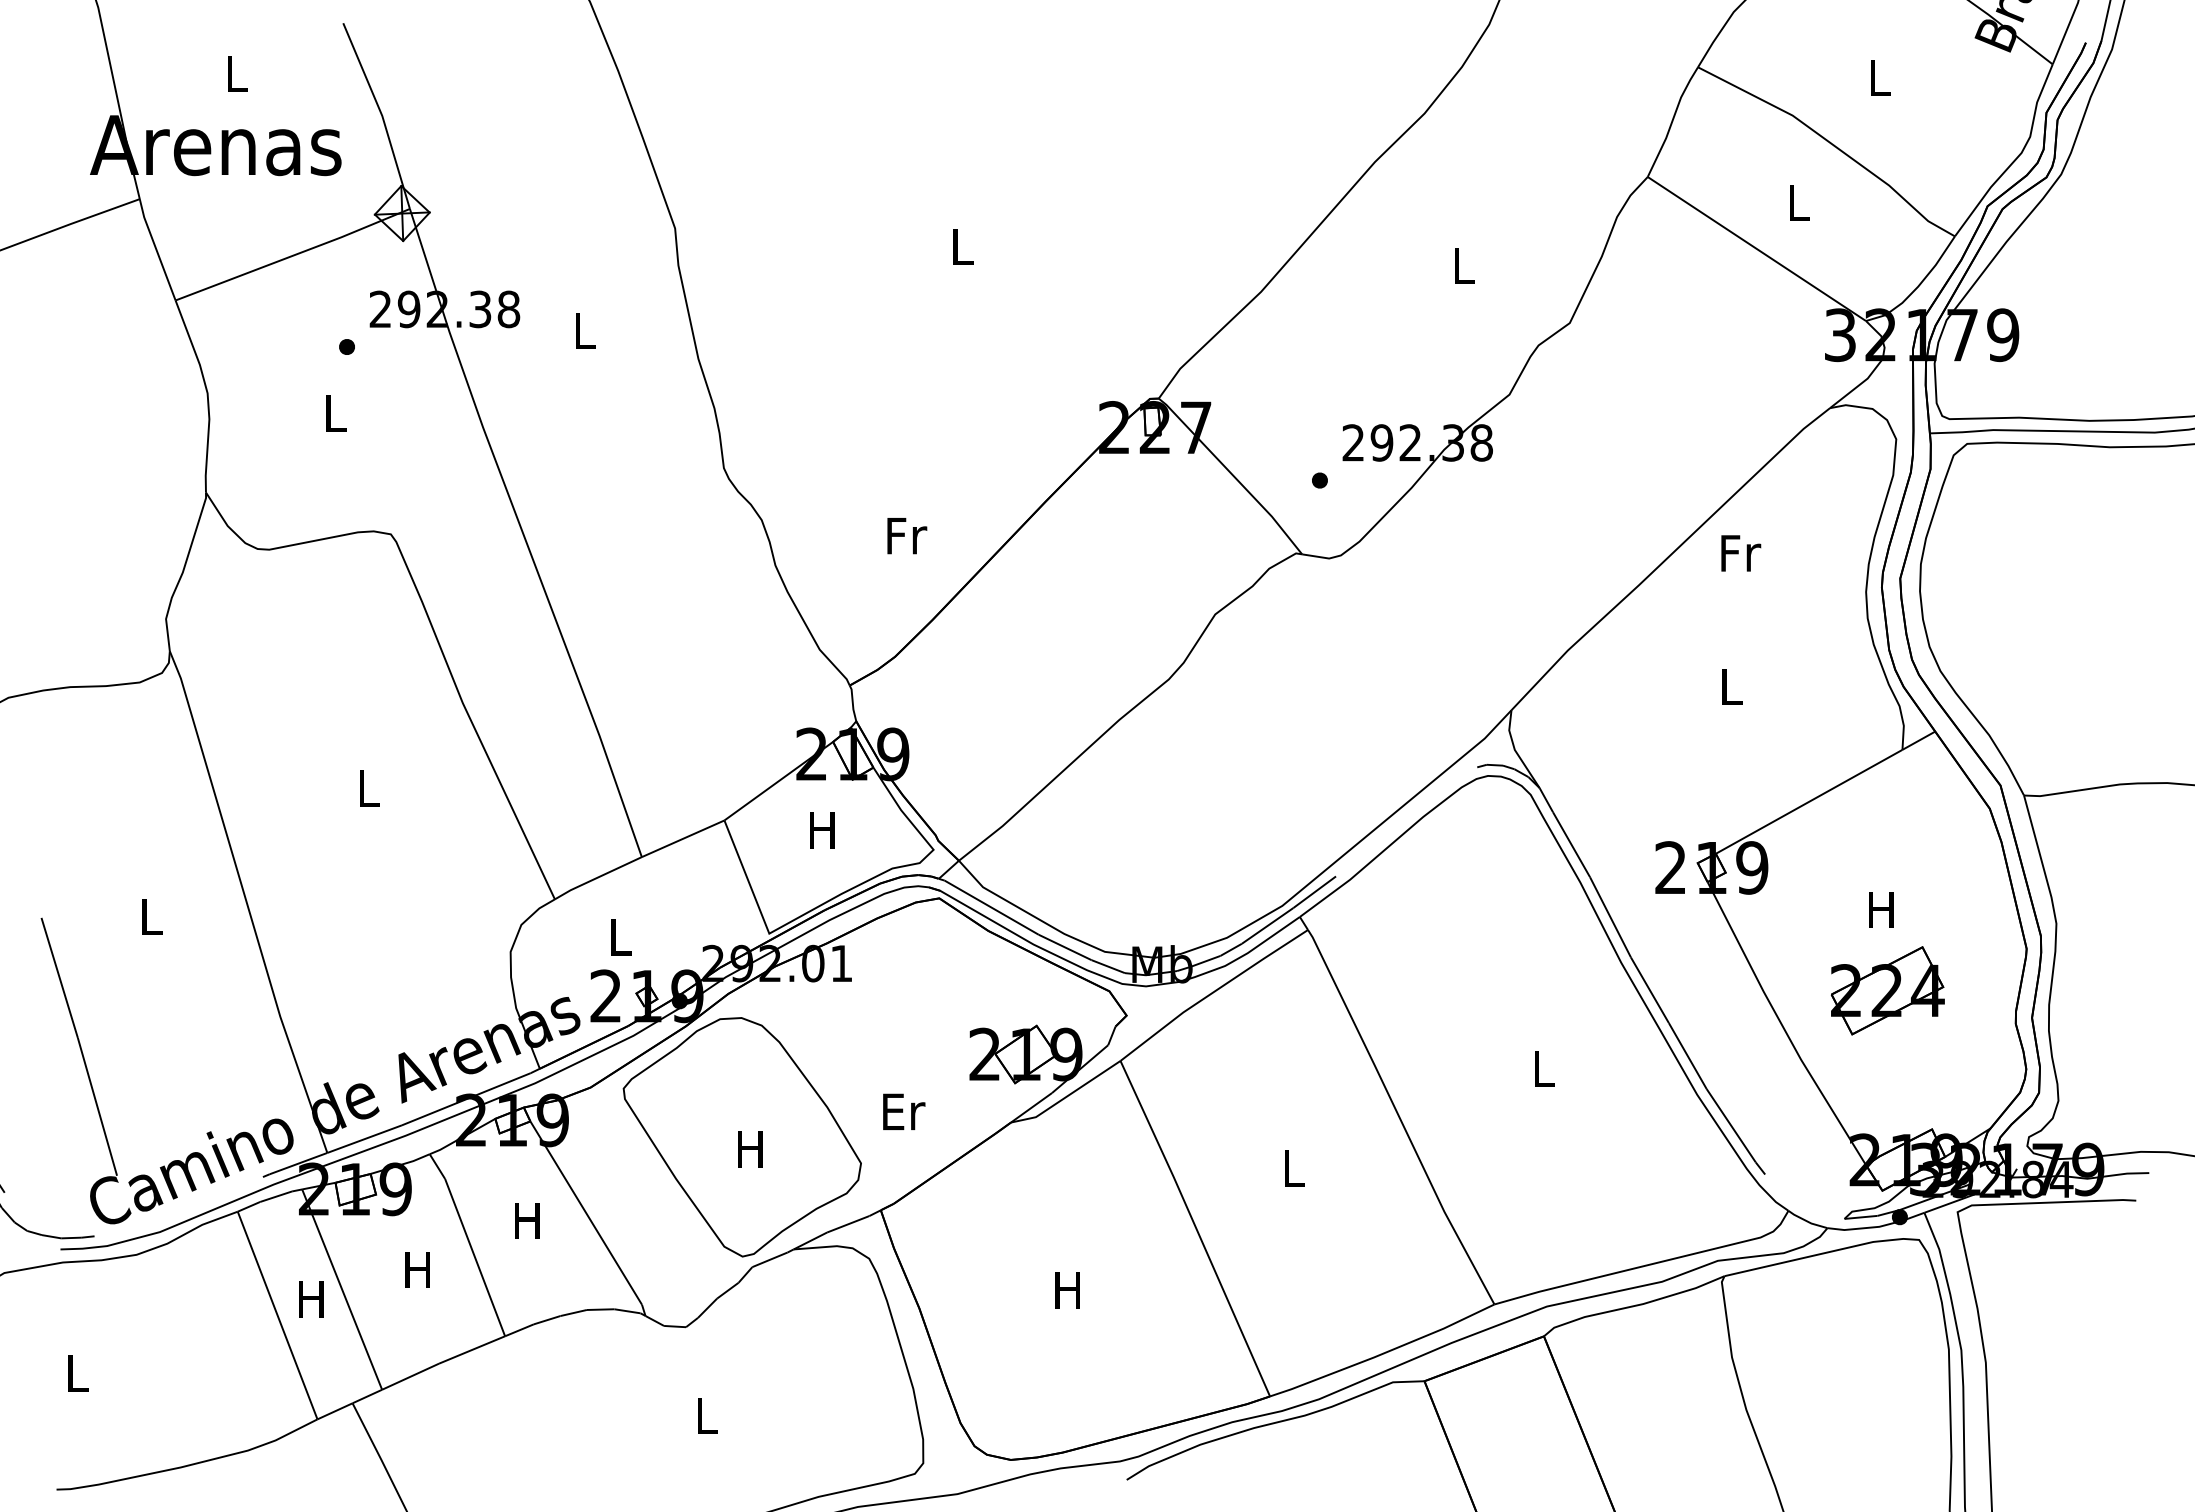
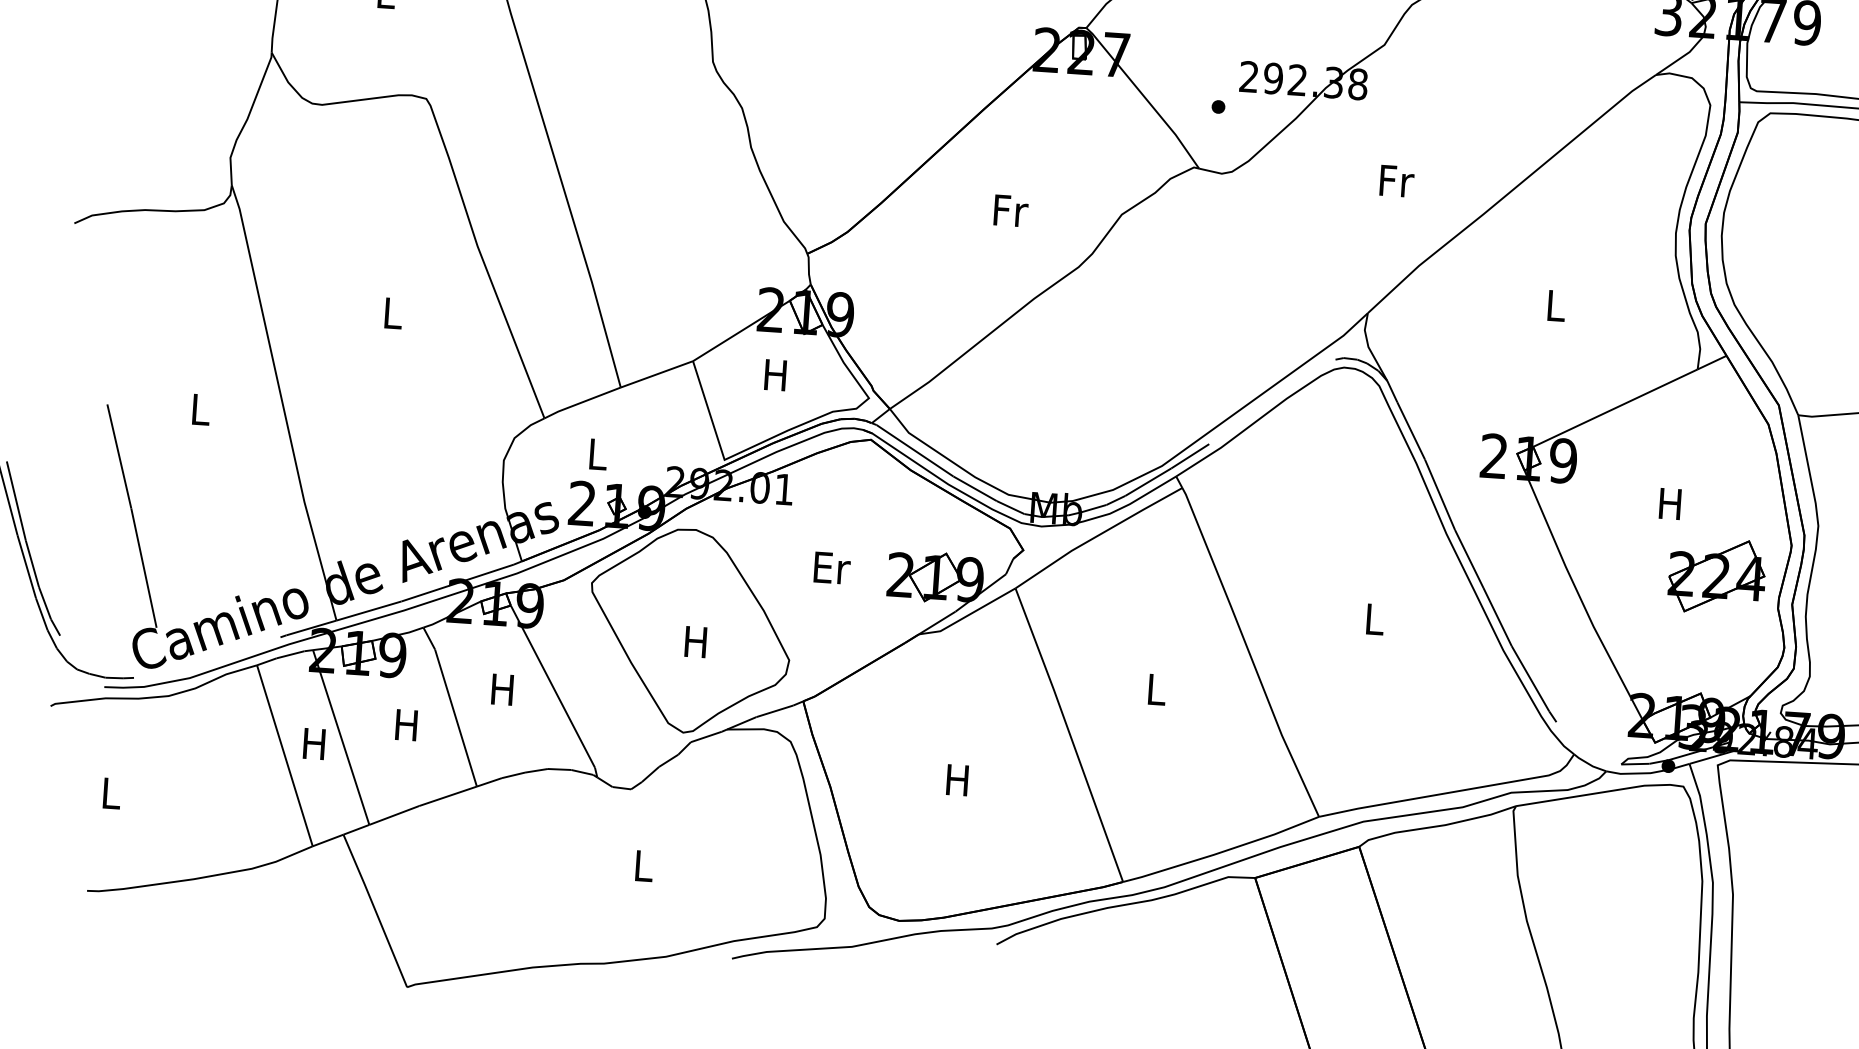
text: (907, 536) -> (1011, 211), moved
text: (1741, 553) -> (1397, 181), moved
part: (1887, 990) -> (1716, 576), moved
text: (904, 1111) -> (832, 567), moved

